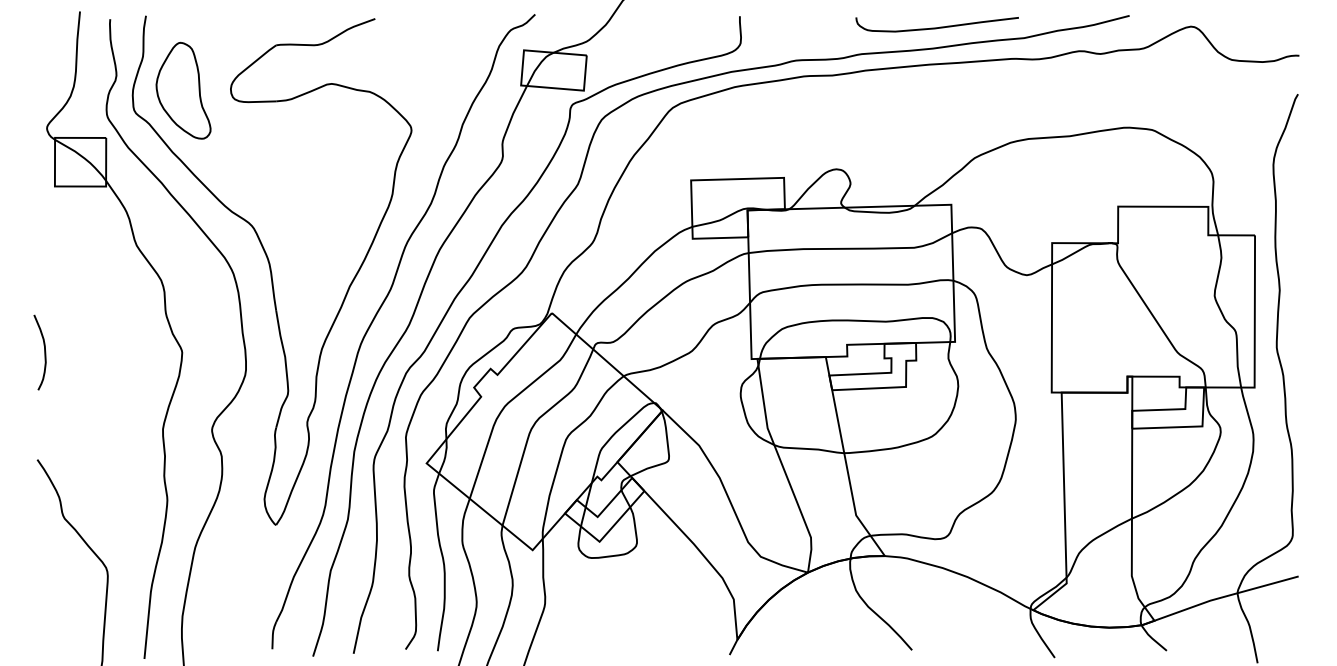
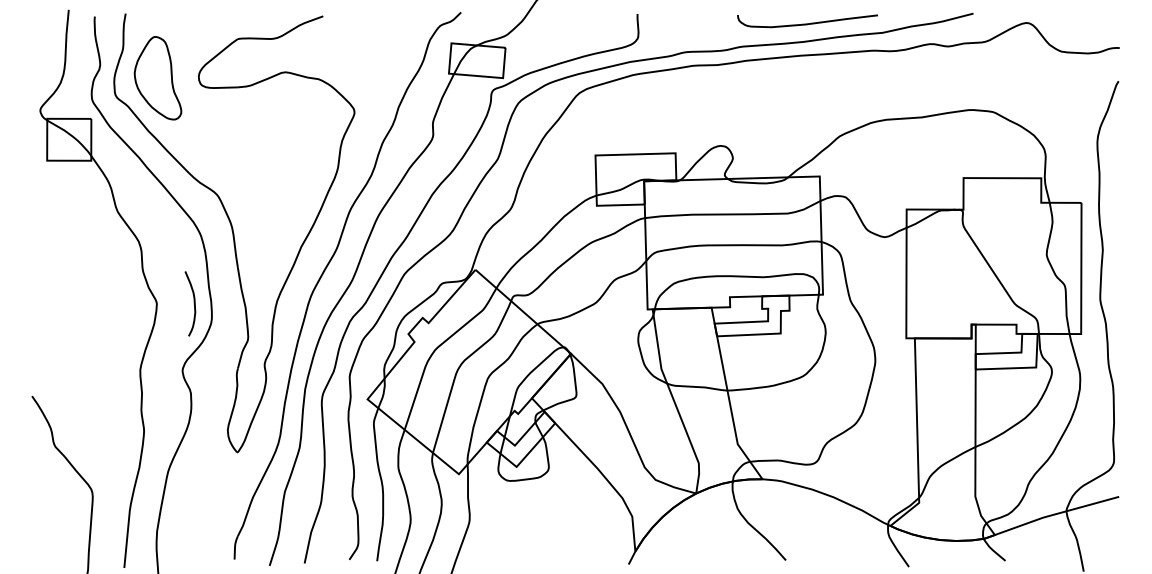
curve: (44, 352) -> (194, 303), moved

